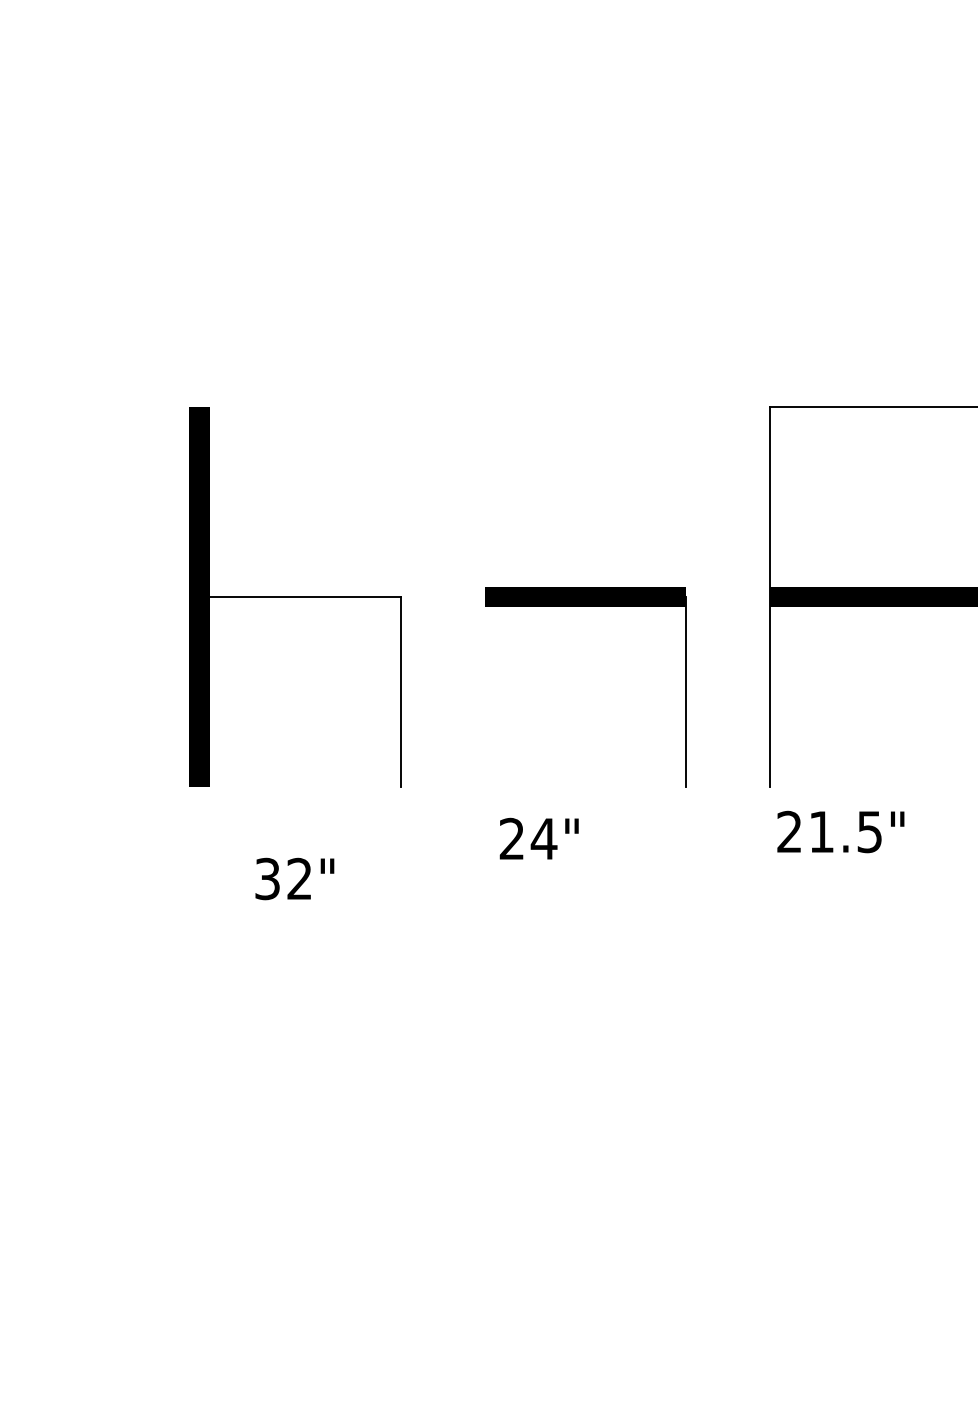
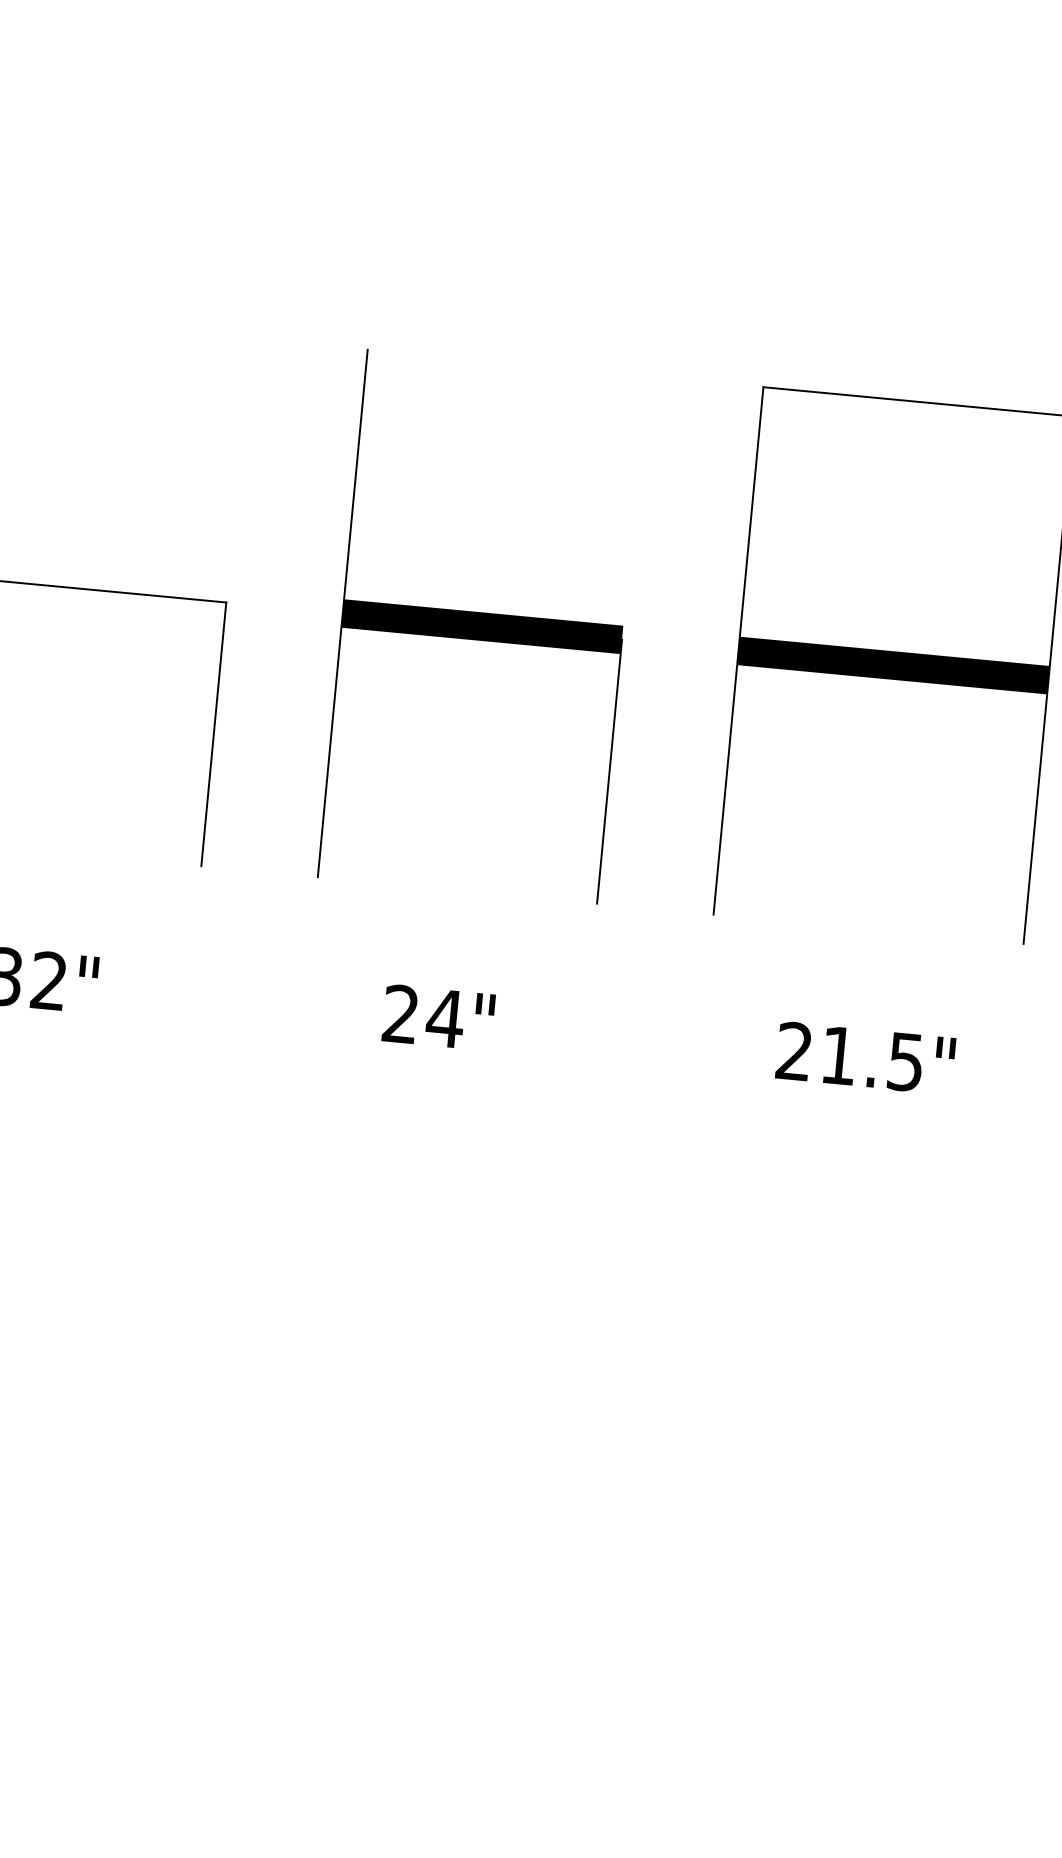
line: (484, 596) -> (342, 613), added
text: (840, 831) -> (865, 1057), moved
text: (538, 838) -> (437, 1017), moved

